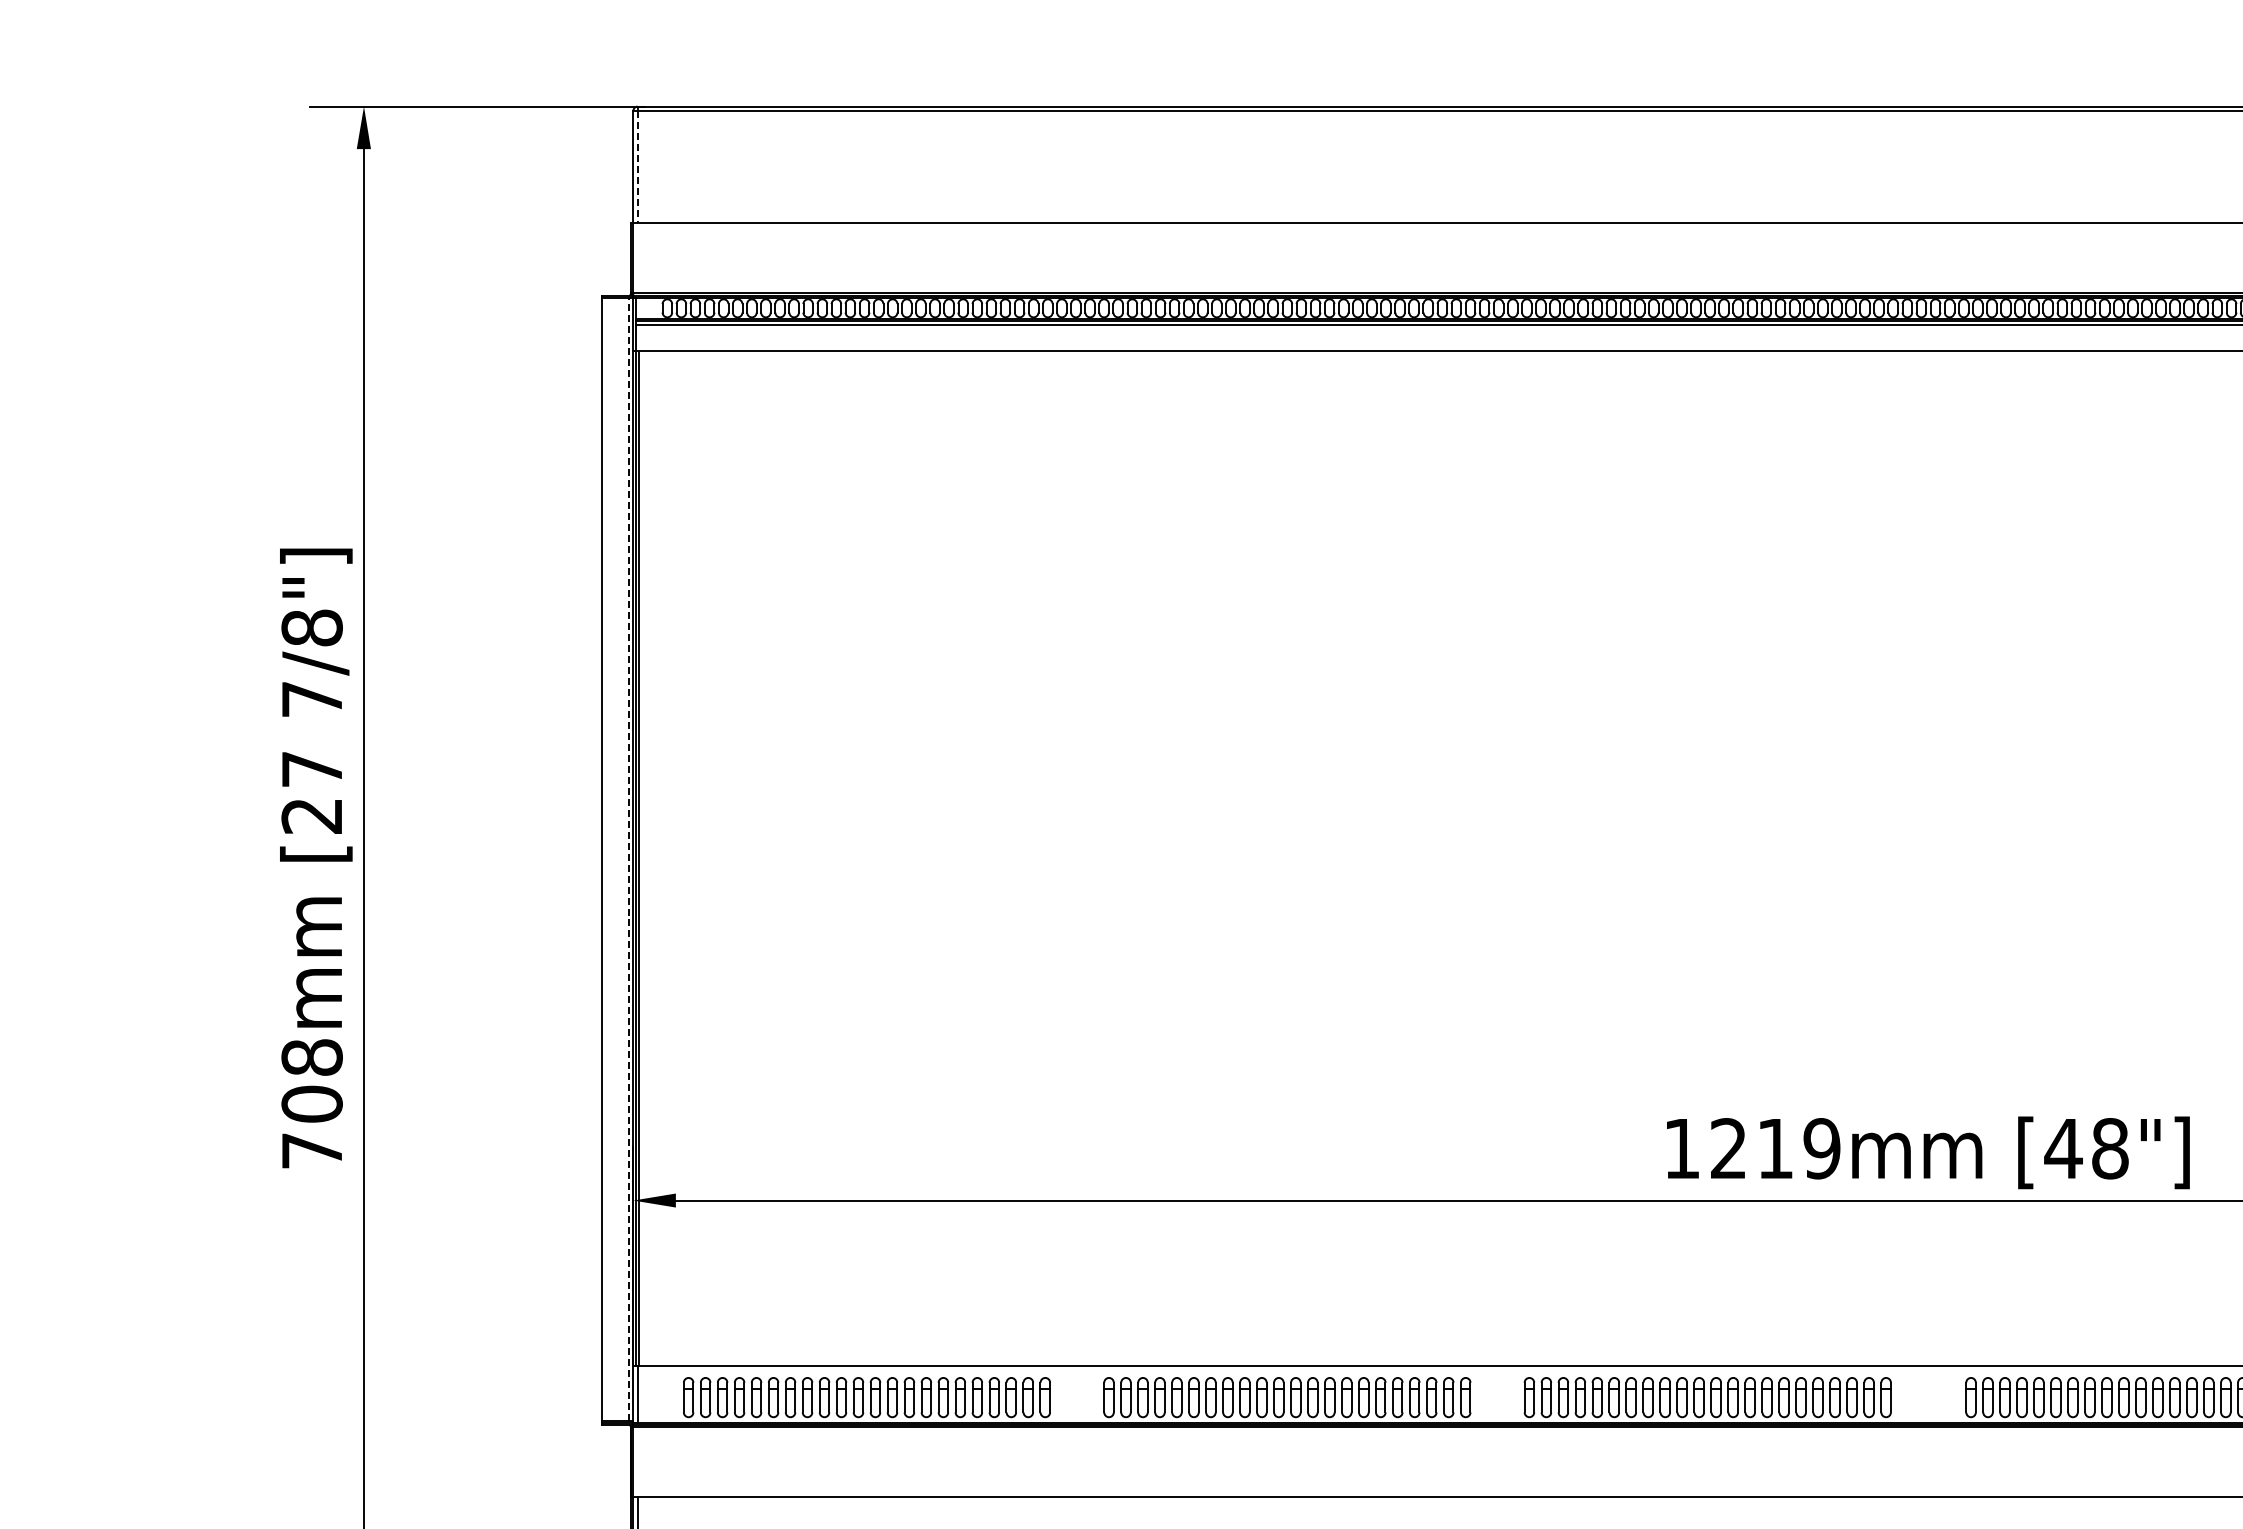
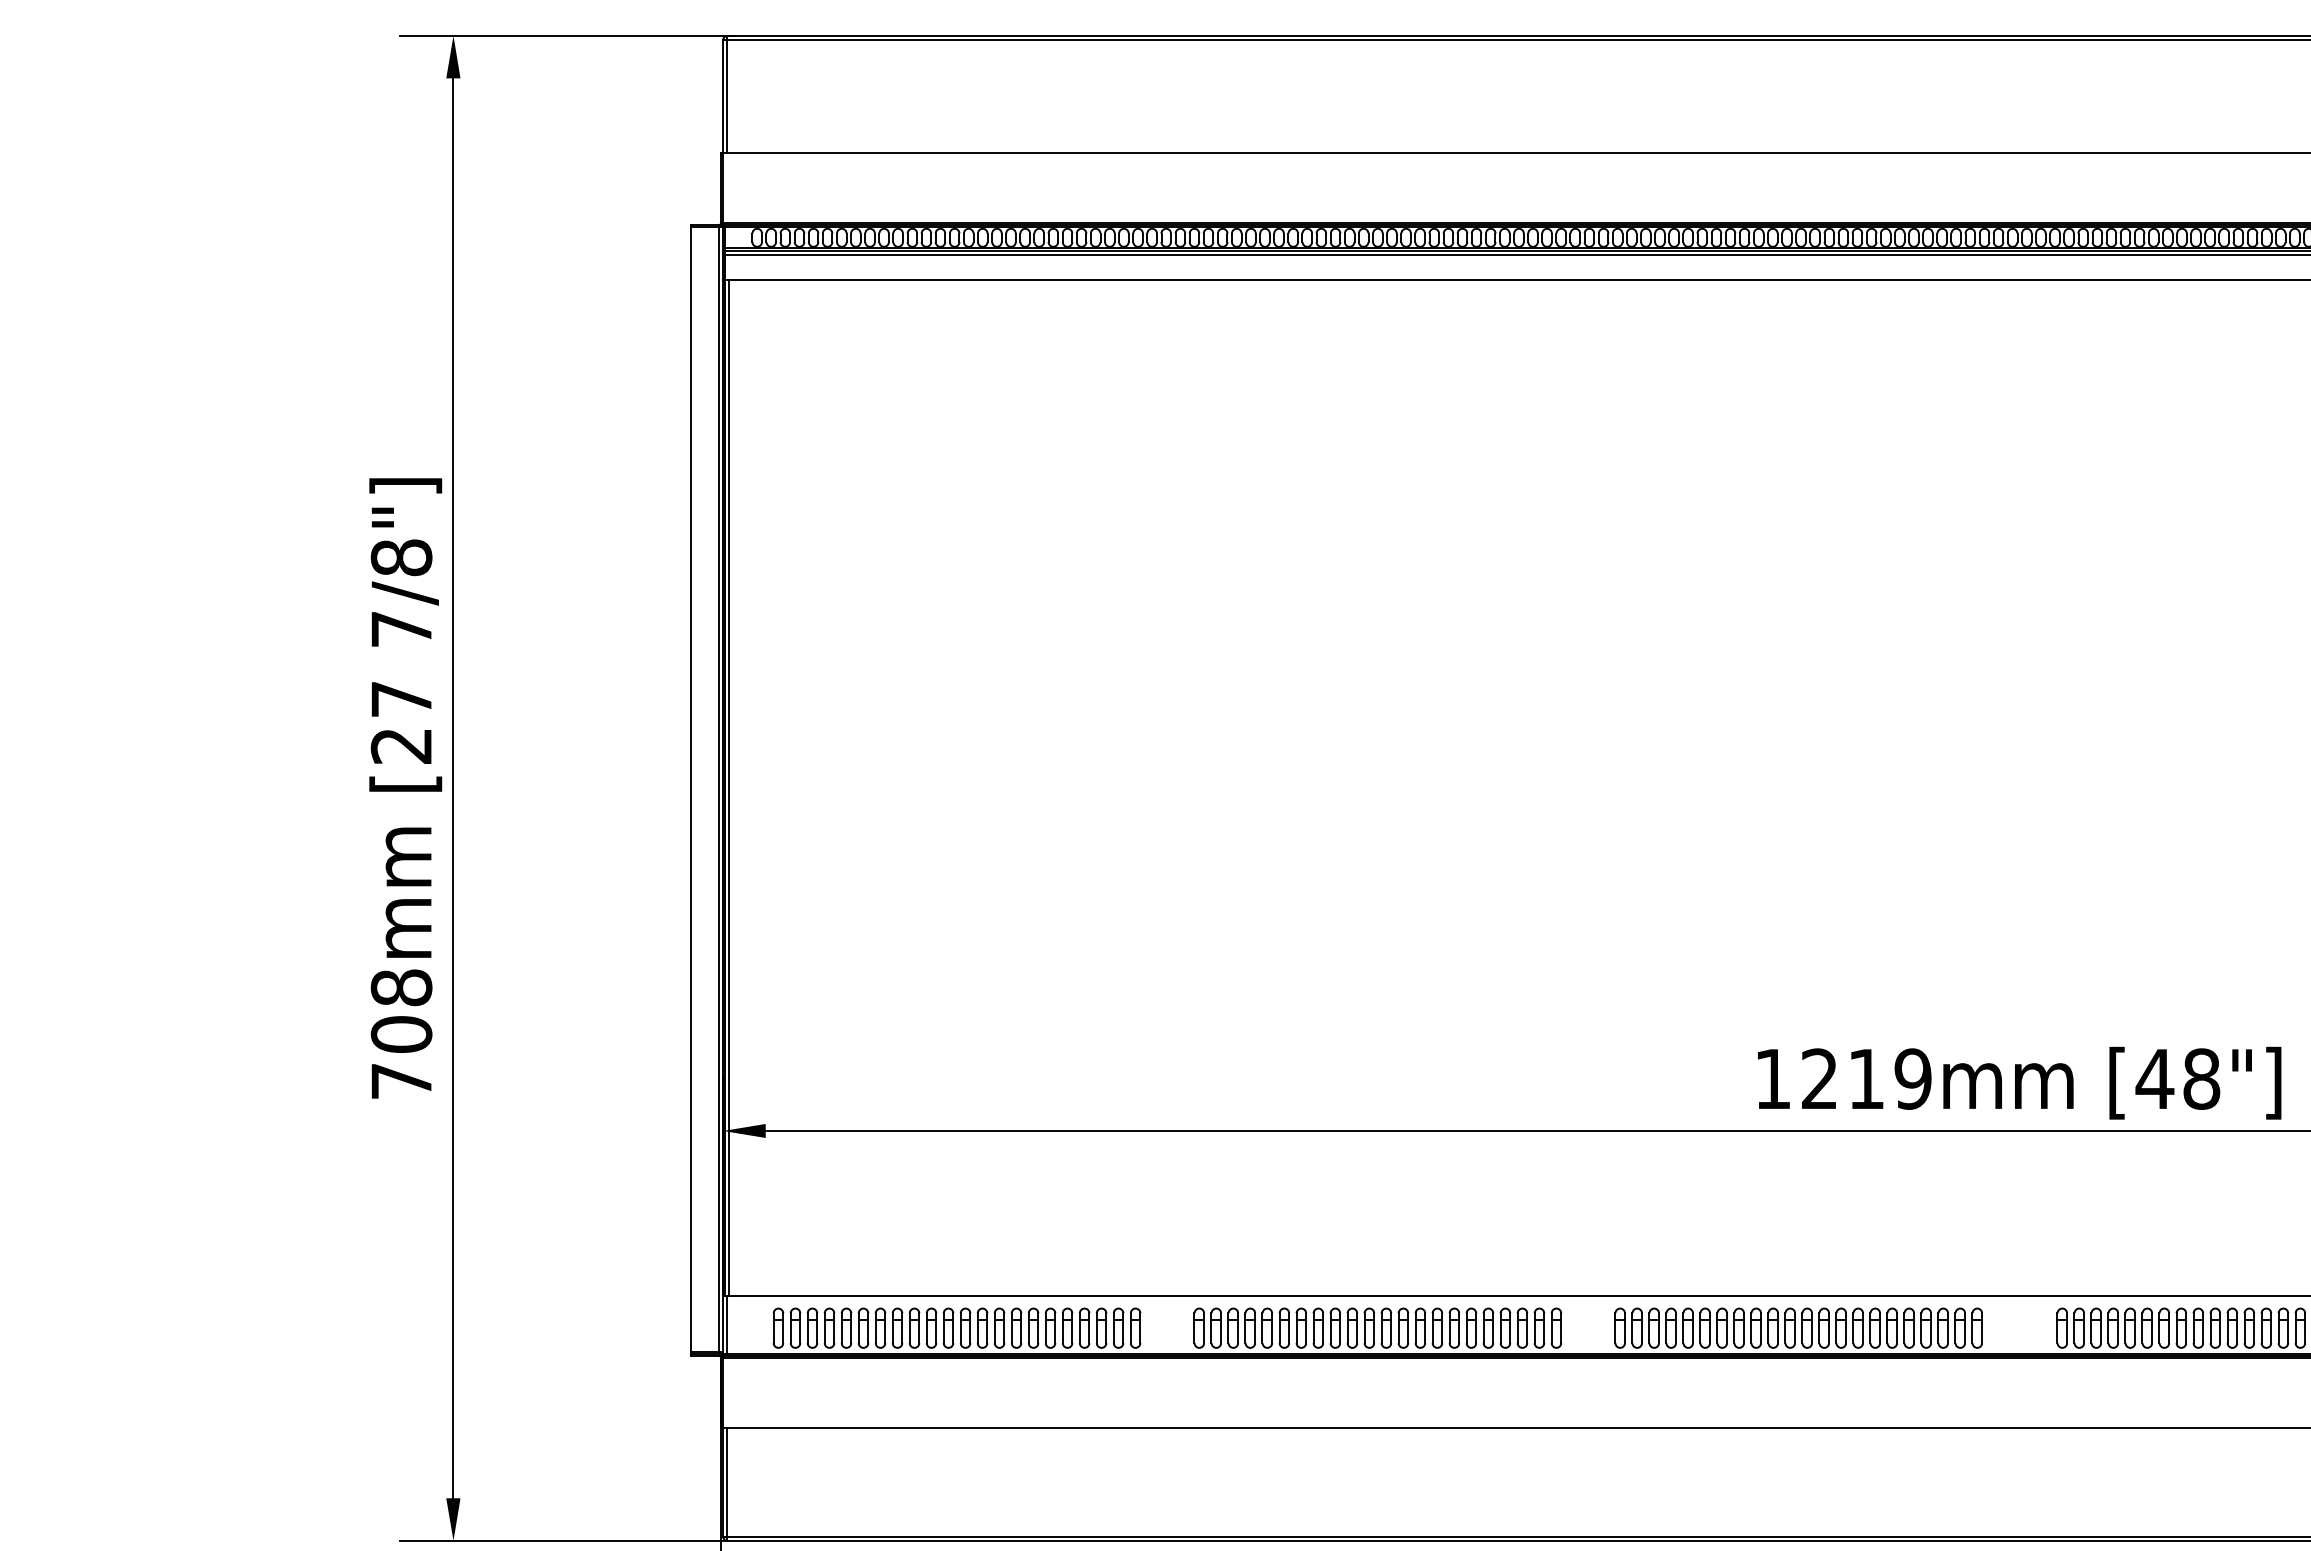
line: (637, 167) -> (727, 96), dashed -> solid
line: (628, 858) -> (718, 788), dashed -> solid

